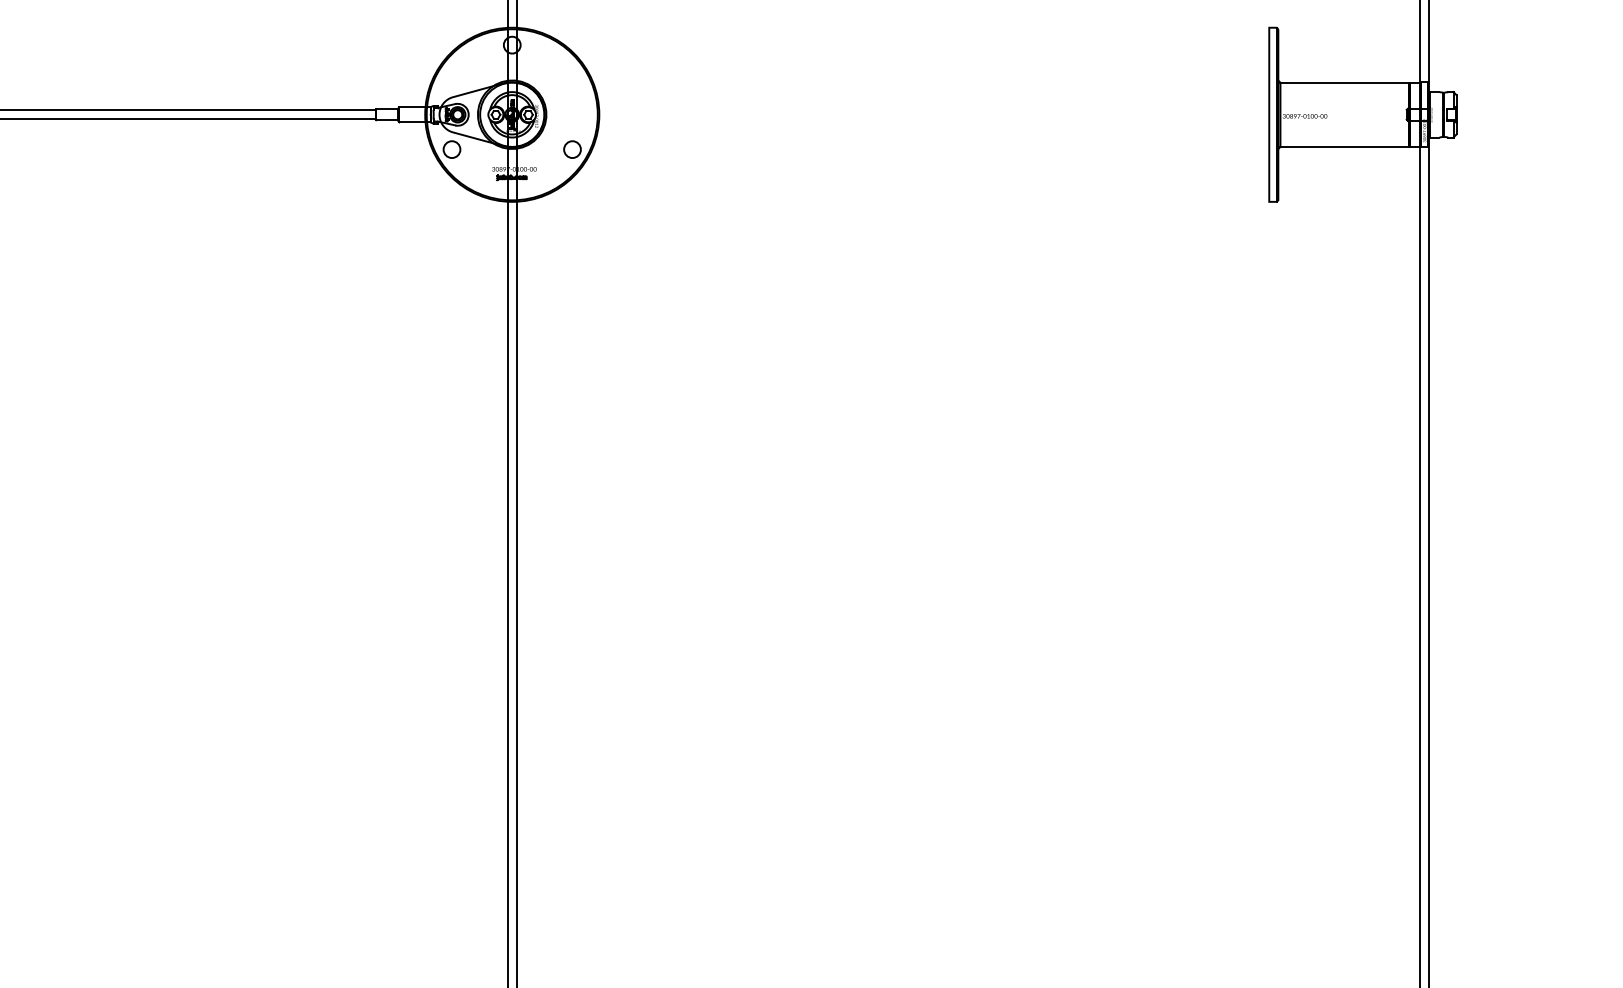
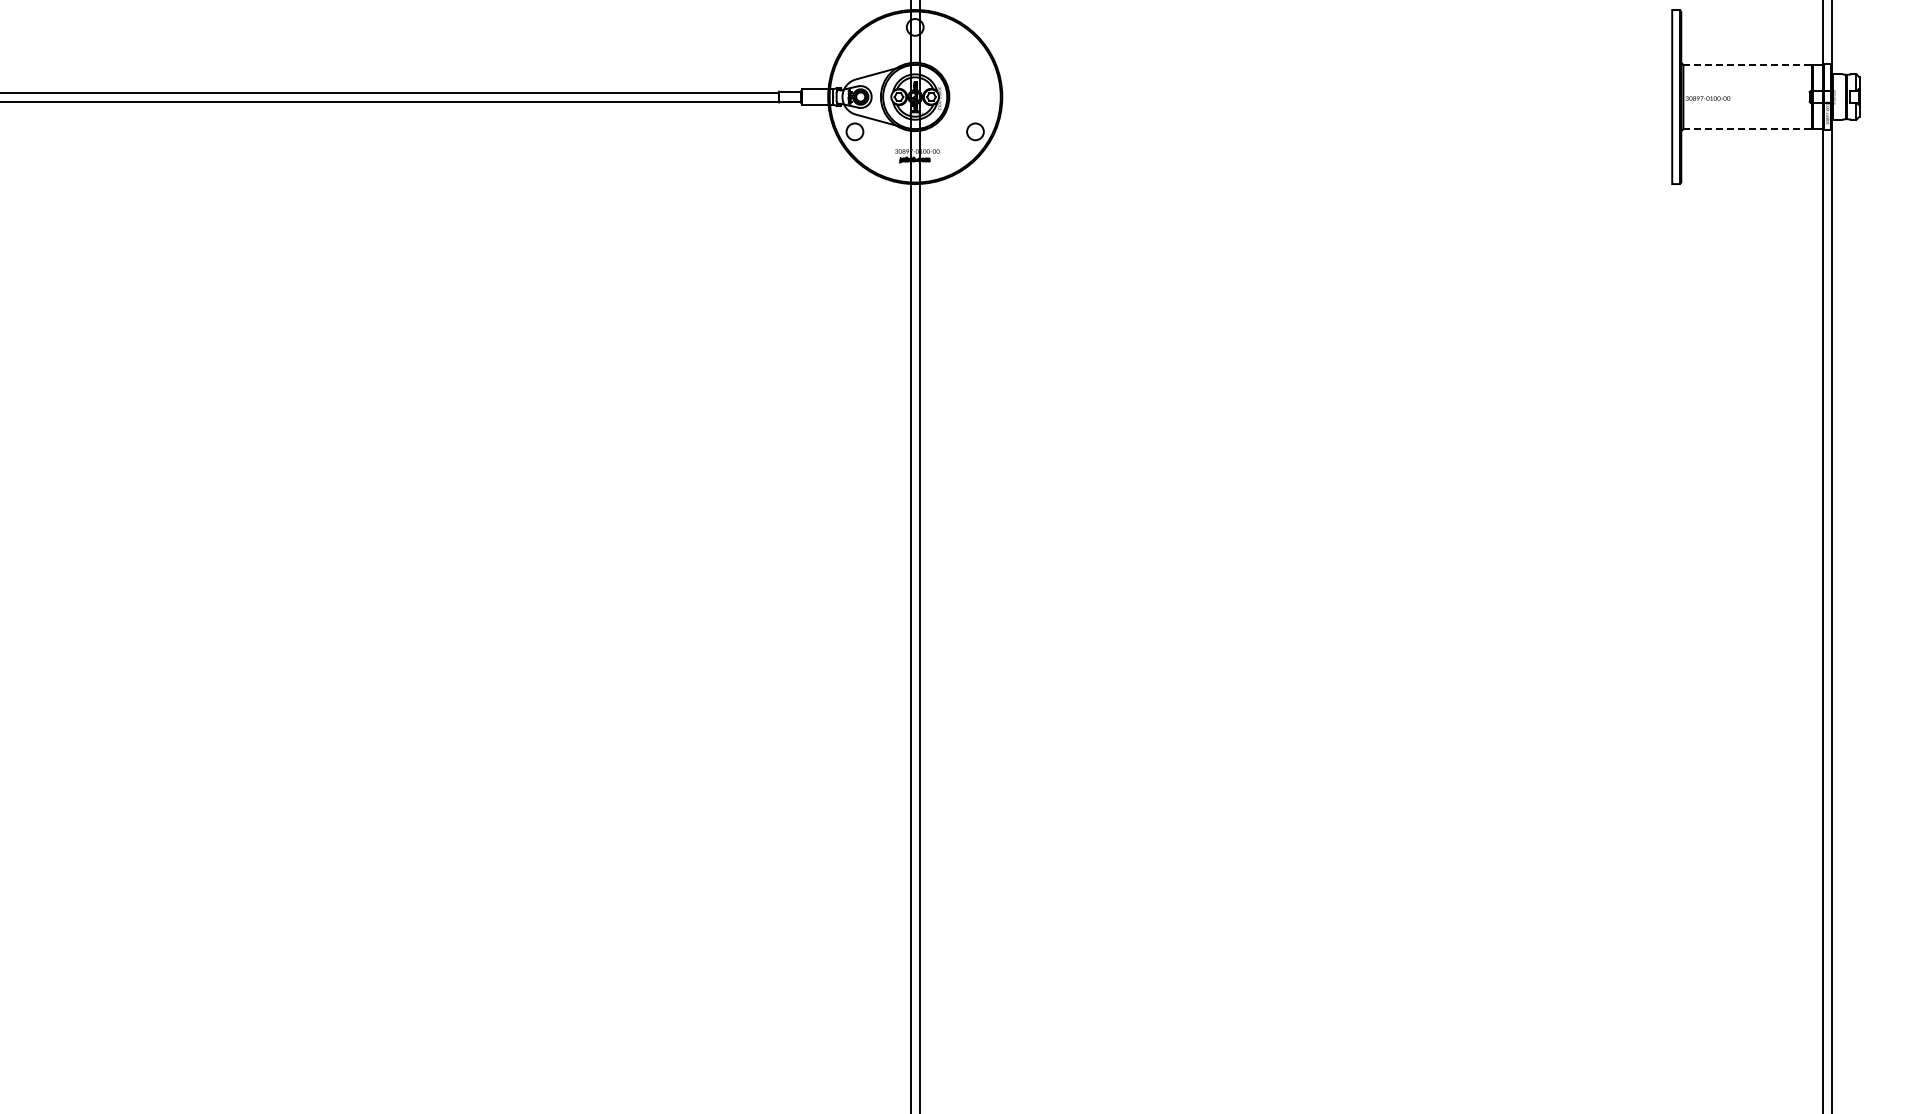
line: (1344, 82) -> (1747, 64), solid -> dashed
line: (1344, 147) -> (1747, 129), solid -> dashed

